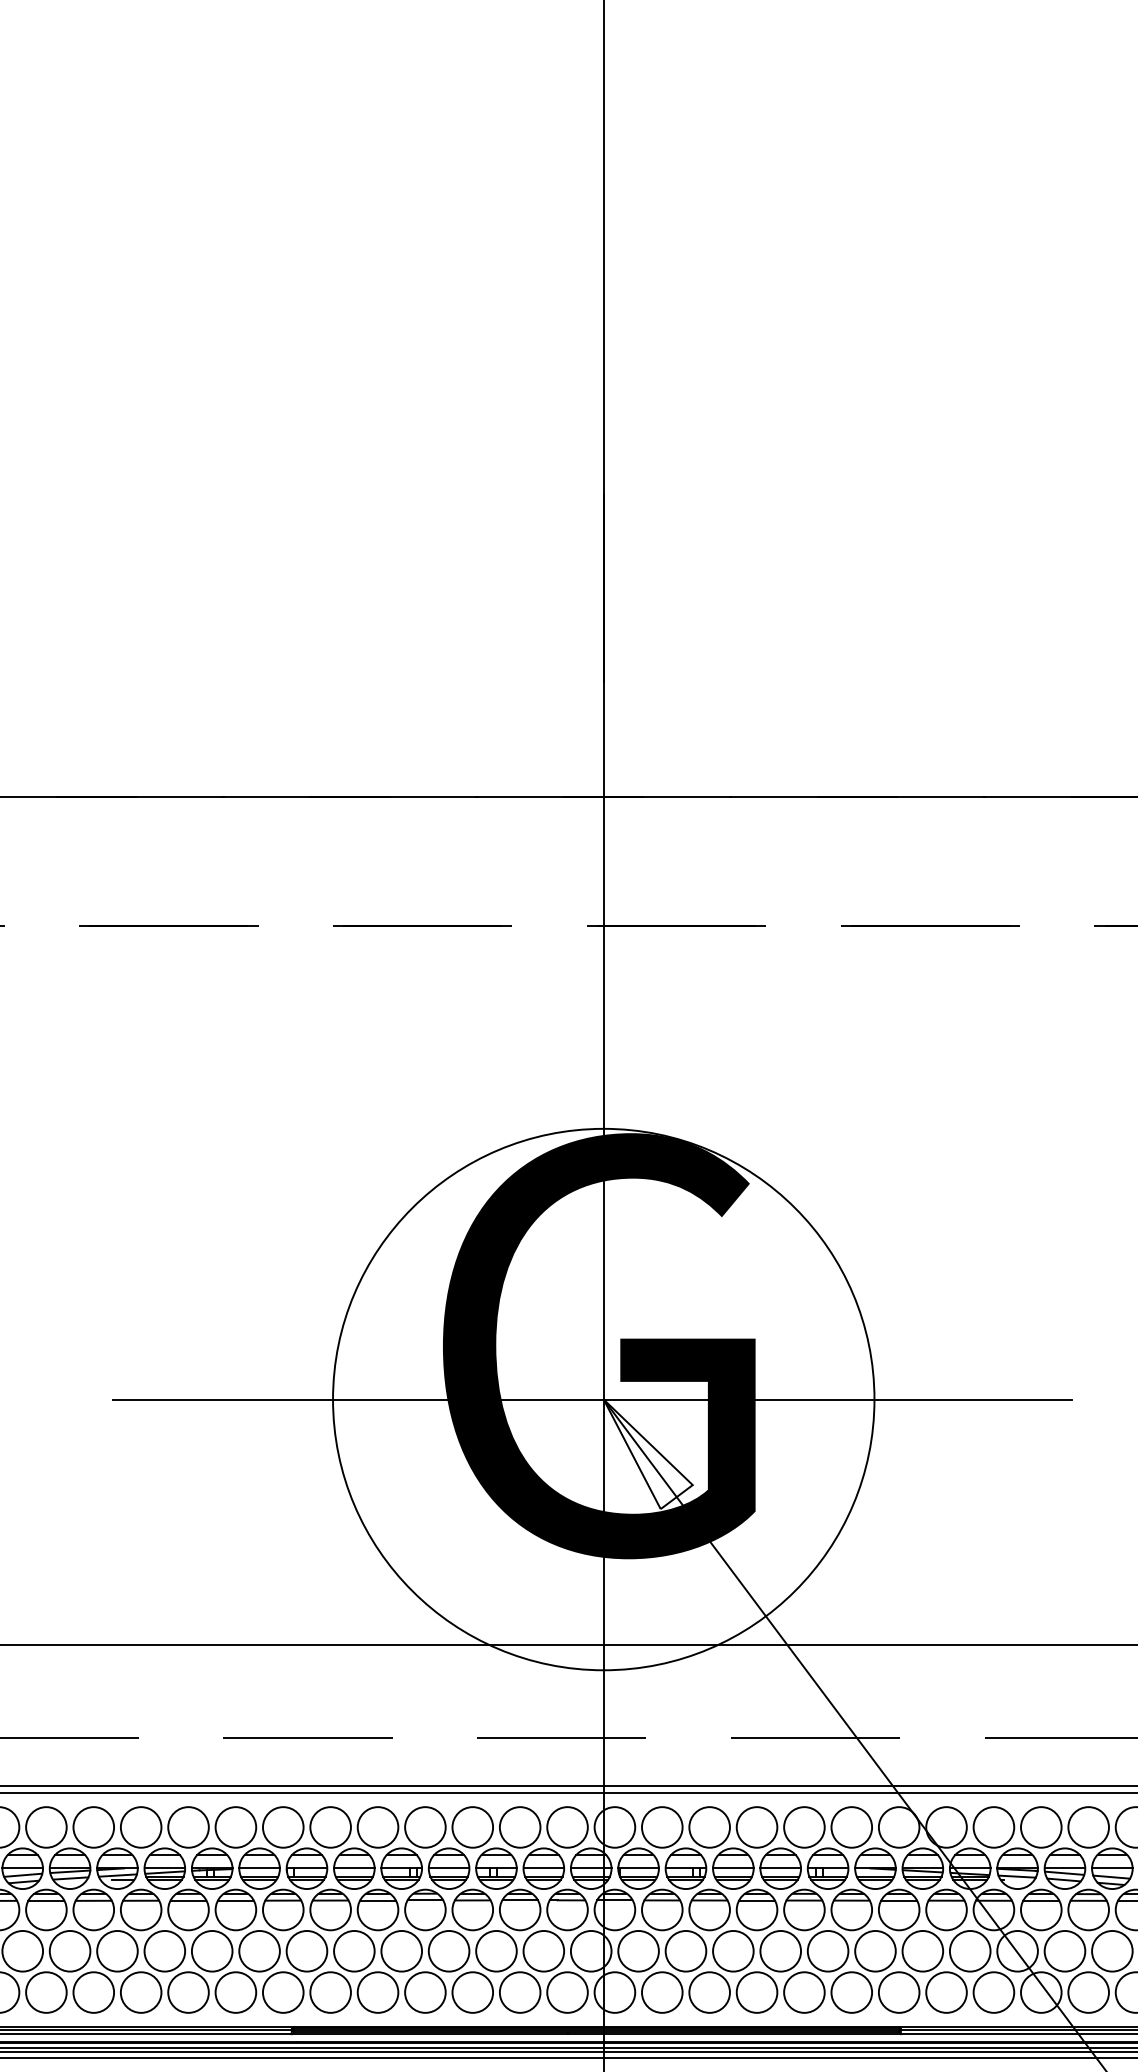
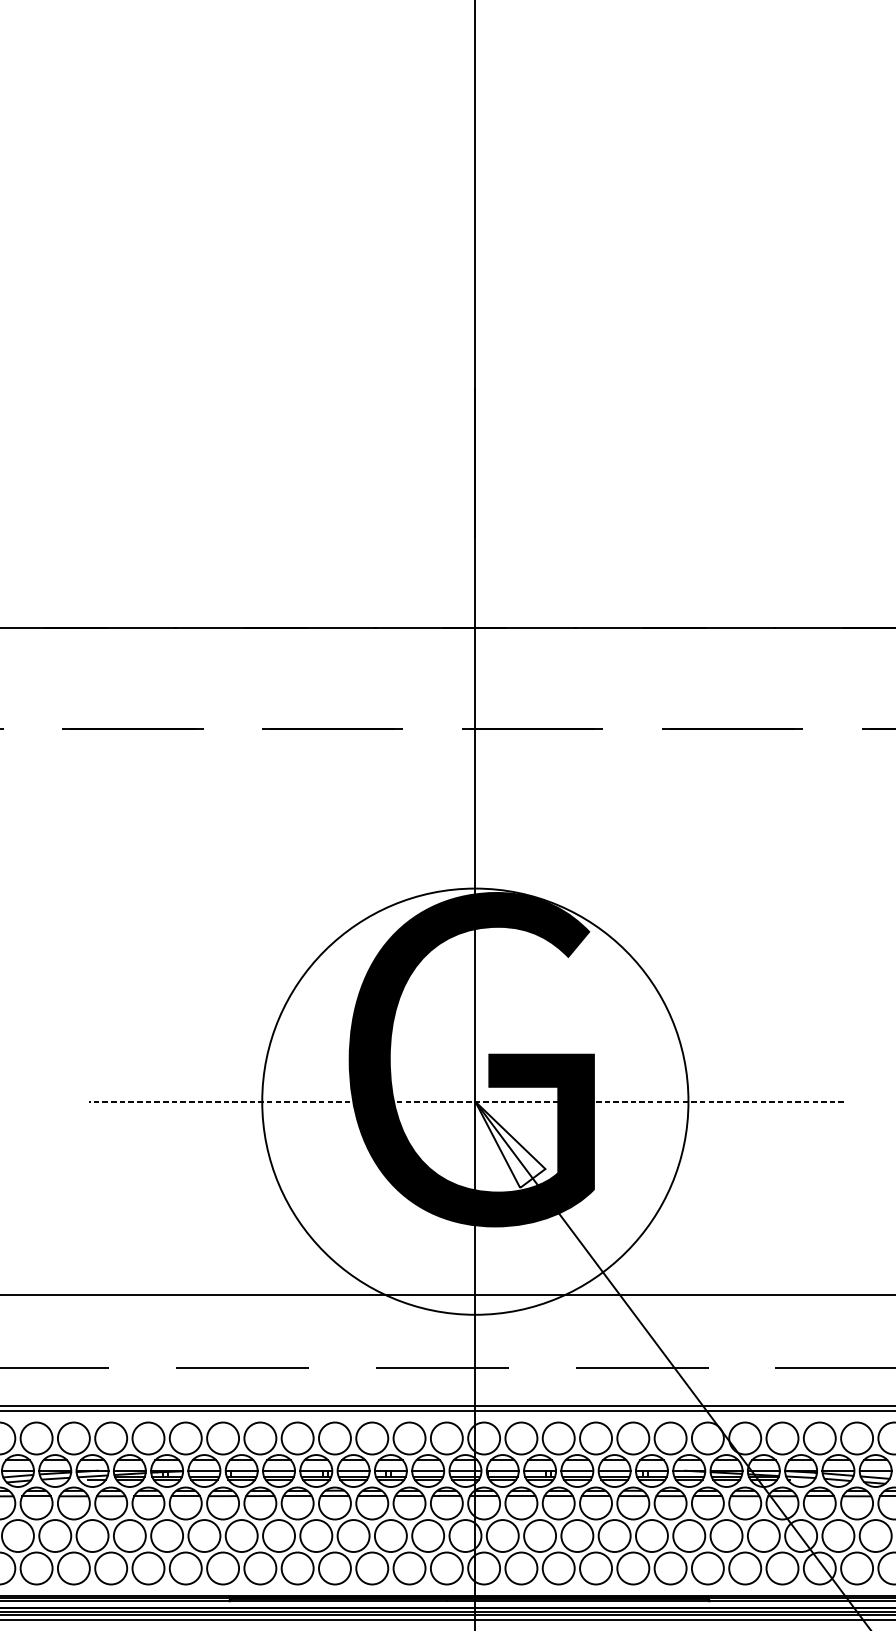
line: (592, 1399) -> (466, 1101), solid -> dashed

